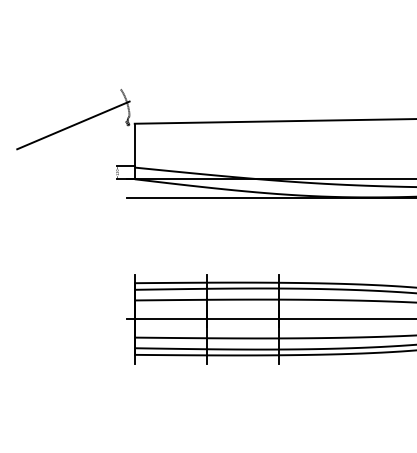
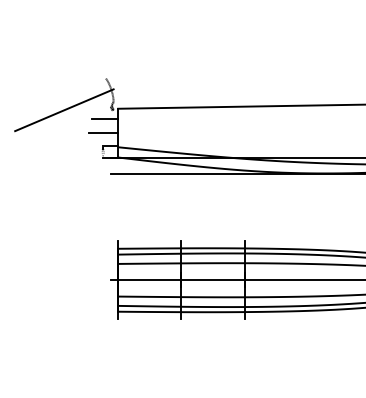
line: (120, 134) -> (105, 118), added
line: (117, 151) -> (103, 133), added

